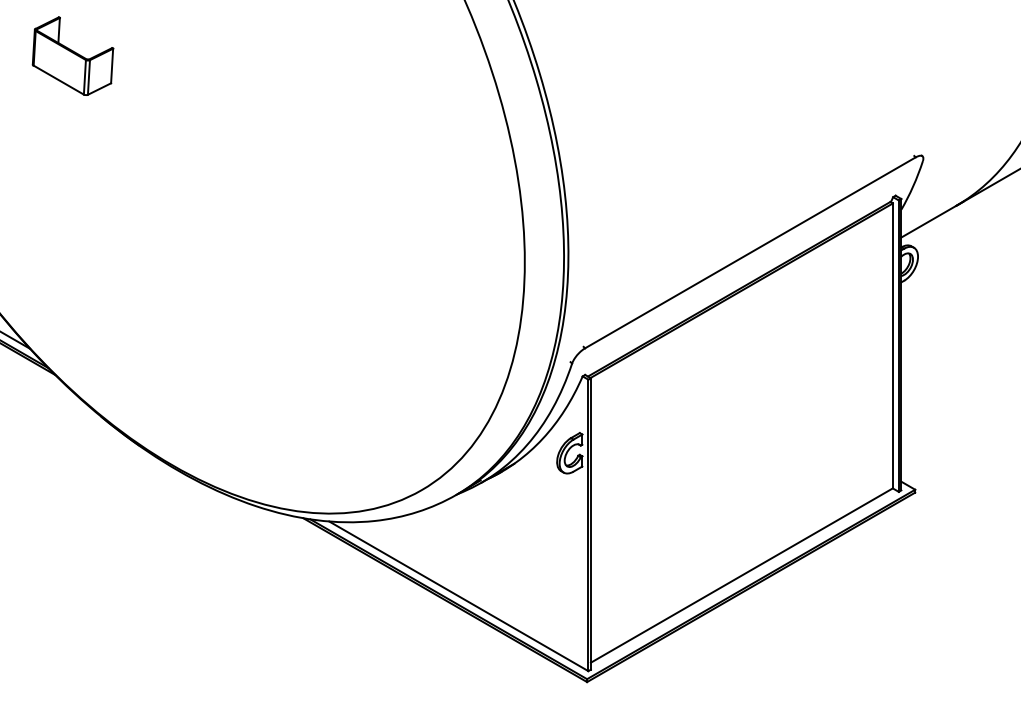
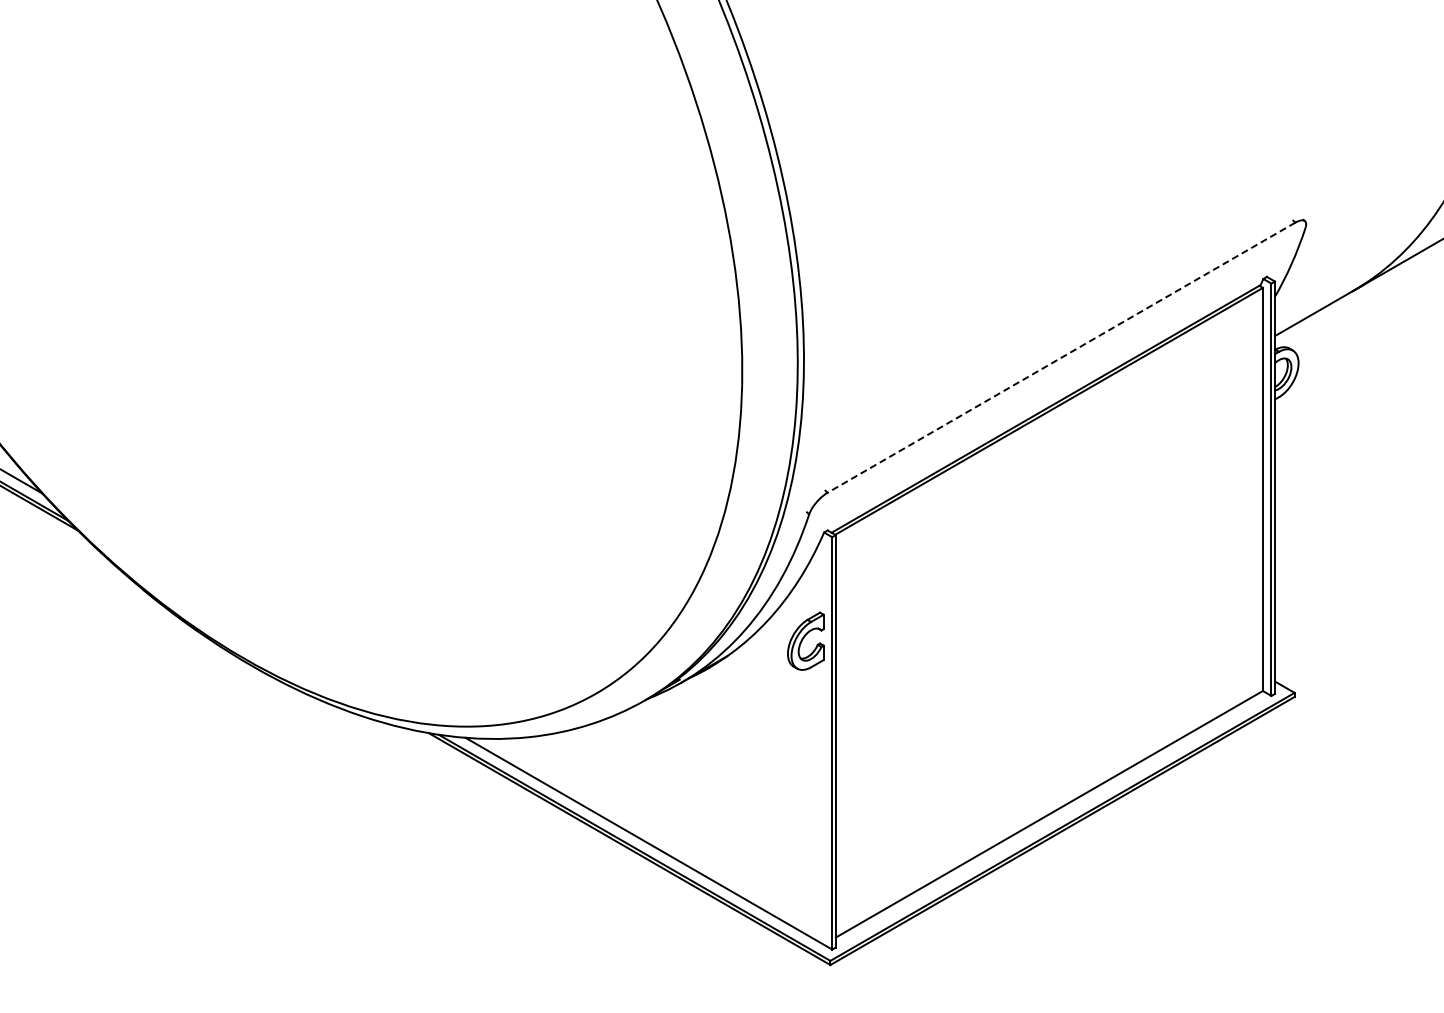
part: (72, 56) -> (102, 79), removed
line: (750, 252) -> (1061, 357), solid -> dashed

